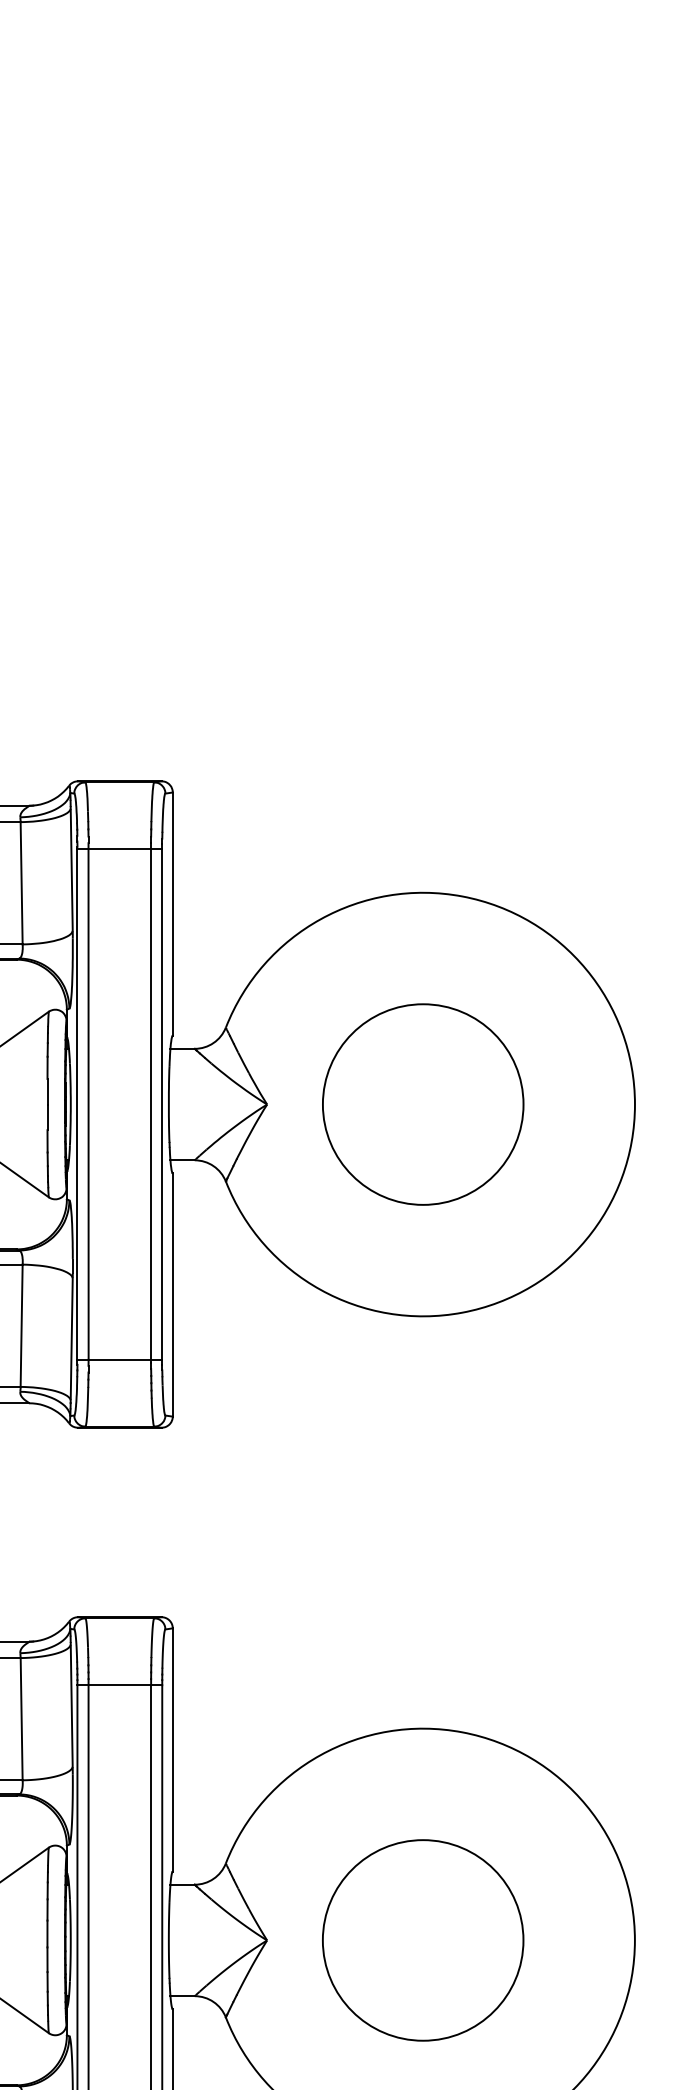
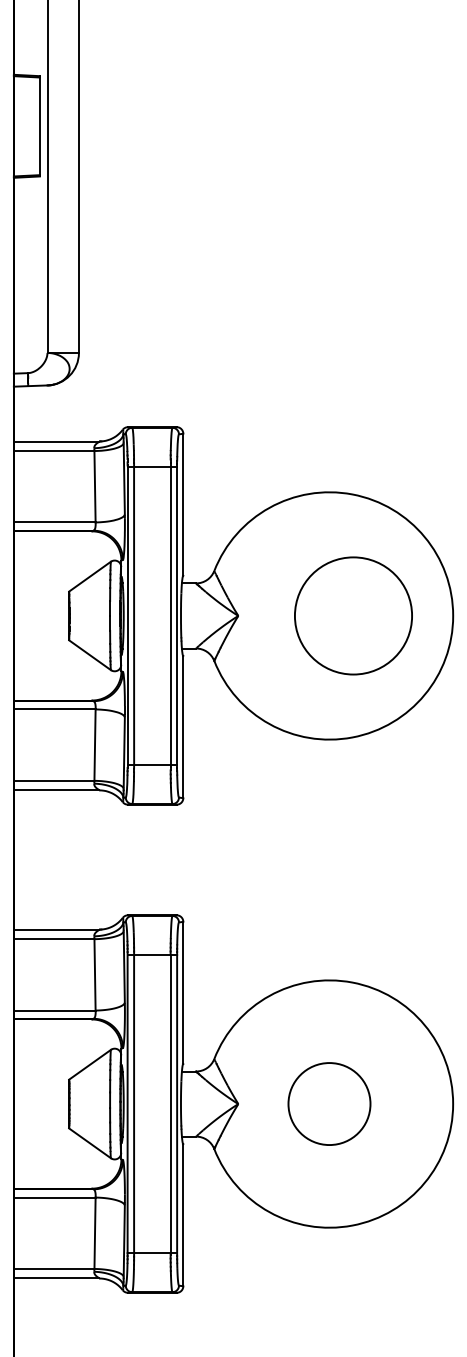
circle: (423, 1103) -> (353, 615), moved
circle: (423, 1939) -> (329, 1103), size x0.7

